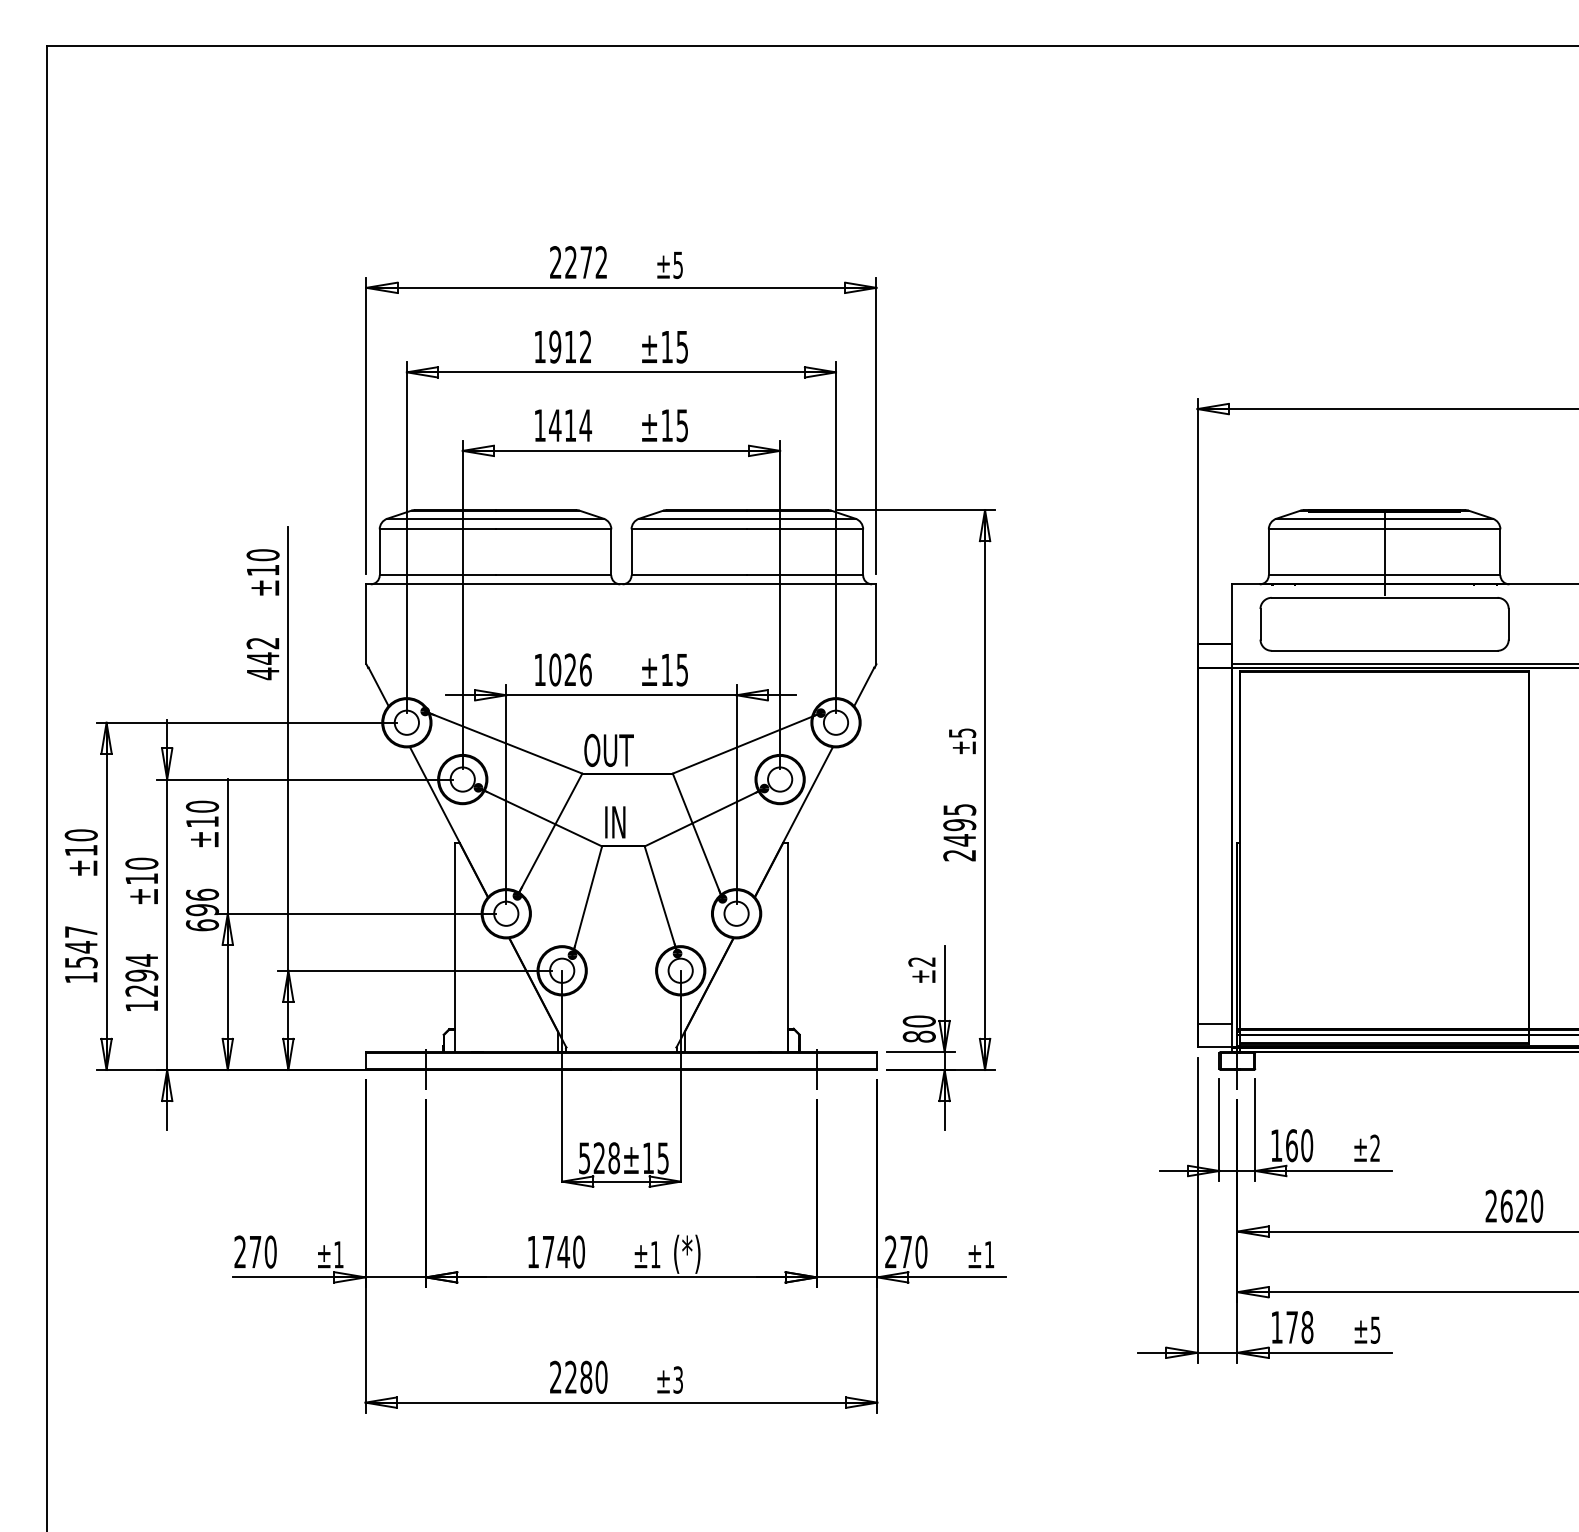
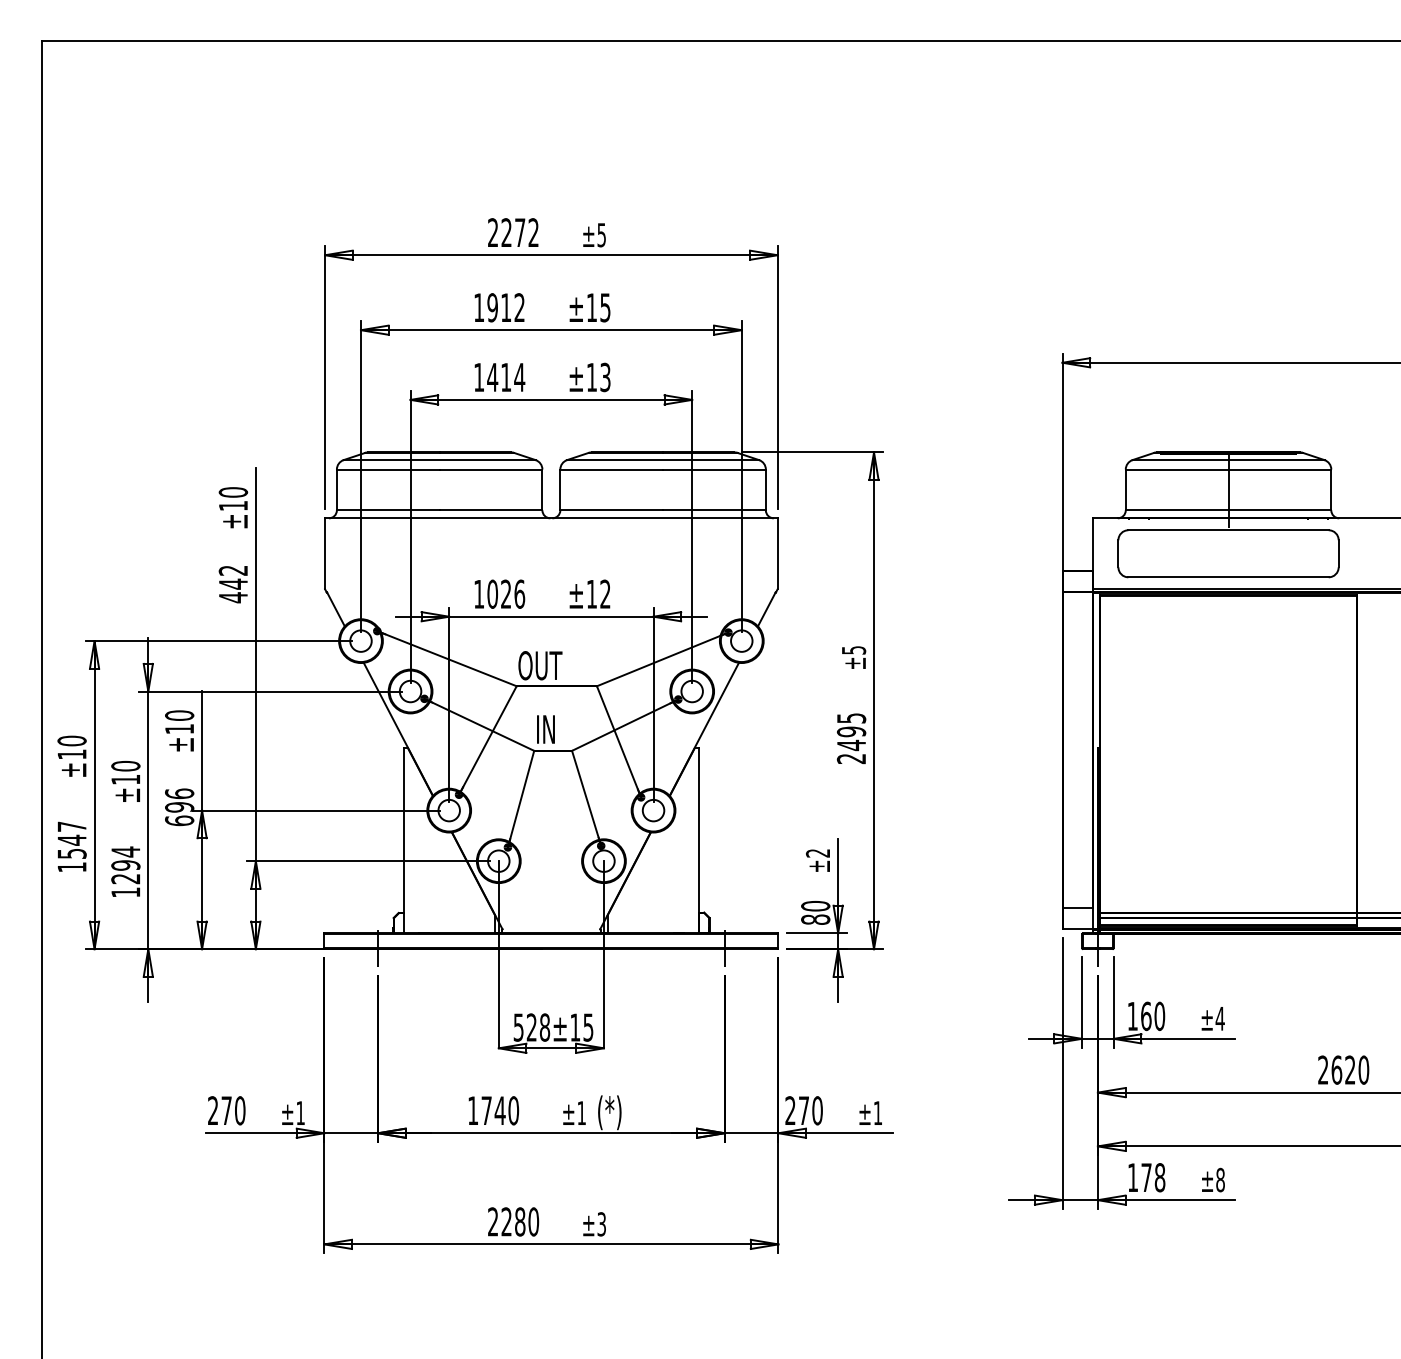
text: (682, 425) -> (605, 377), ±15 -> ±13
text: (681, 669) -> (604, 593), ±15 -> ±12
text: (1375, 1147) -> (1220, 1018), ±2 -> ±4
text: (1375, 1329) -> (1220, 1179), ±5 -> ±8

